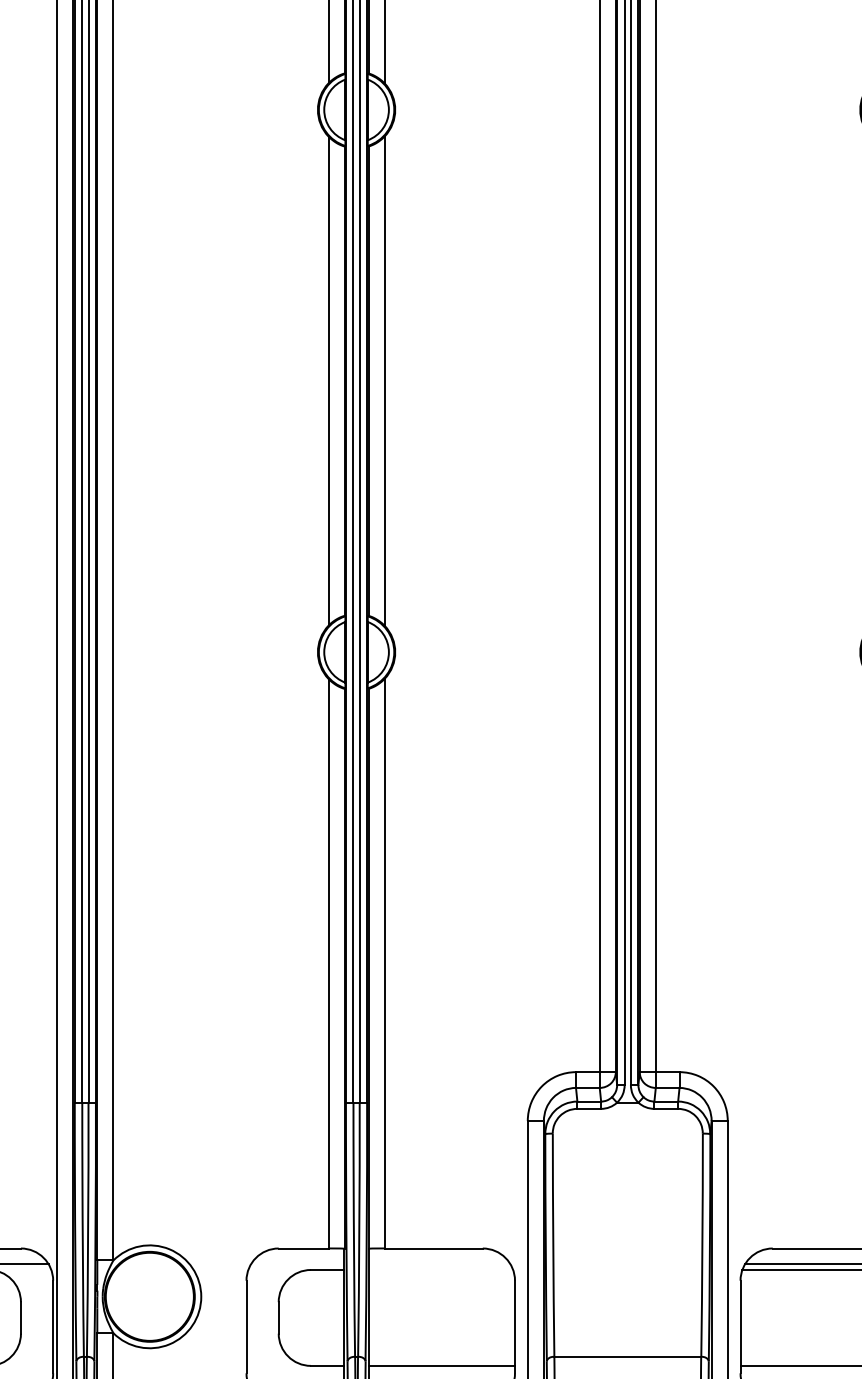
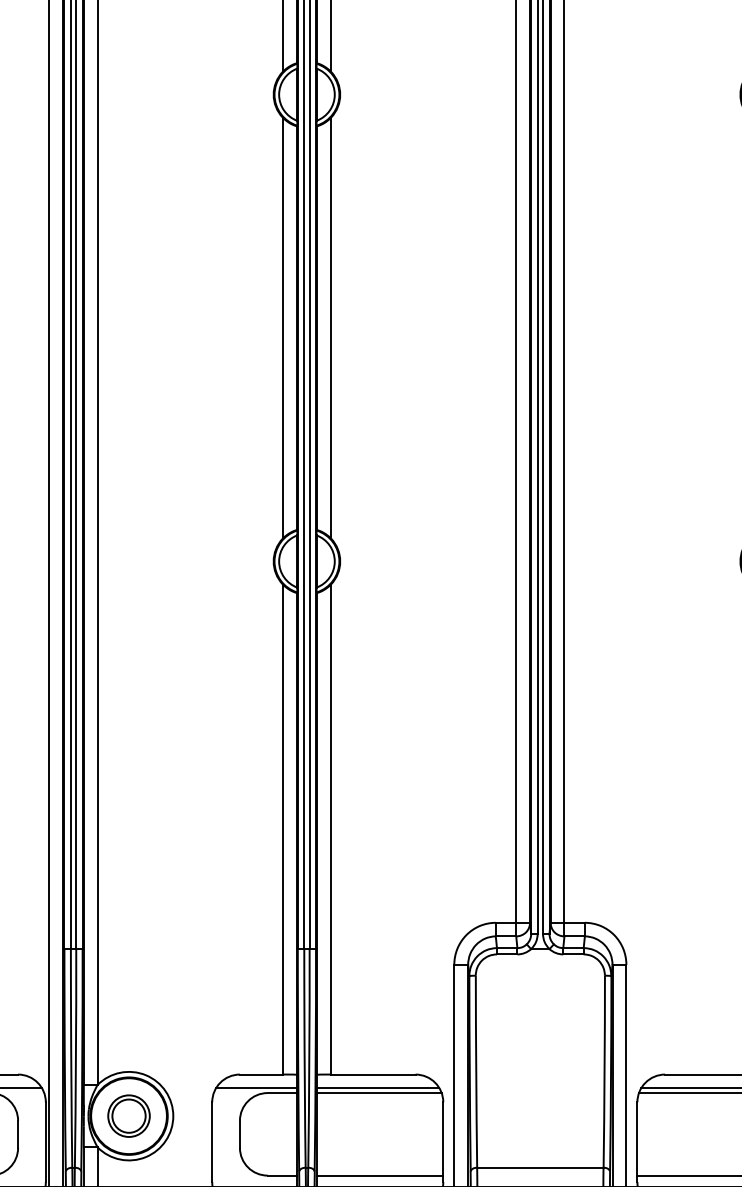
line: (297, 1264) -> (256, 1088), added
line: (439, 1264) -> (378, 1088), added
line: (440, 1269) -> (379, 1092), added
part: (149, 1296) -> (128, 1115), added

